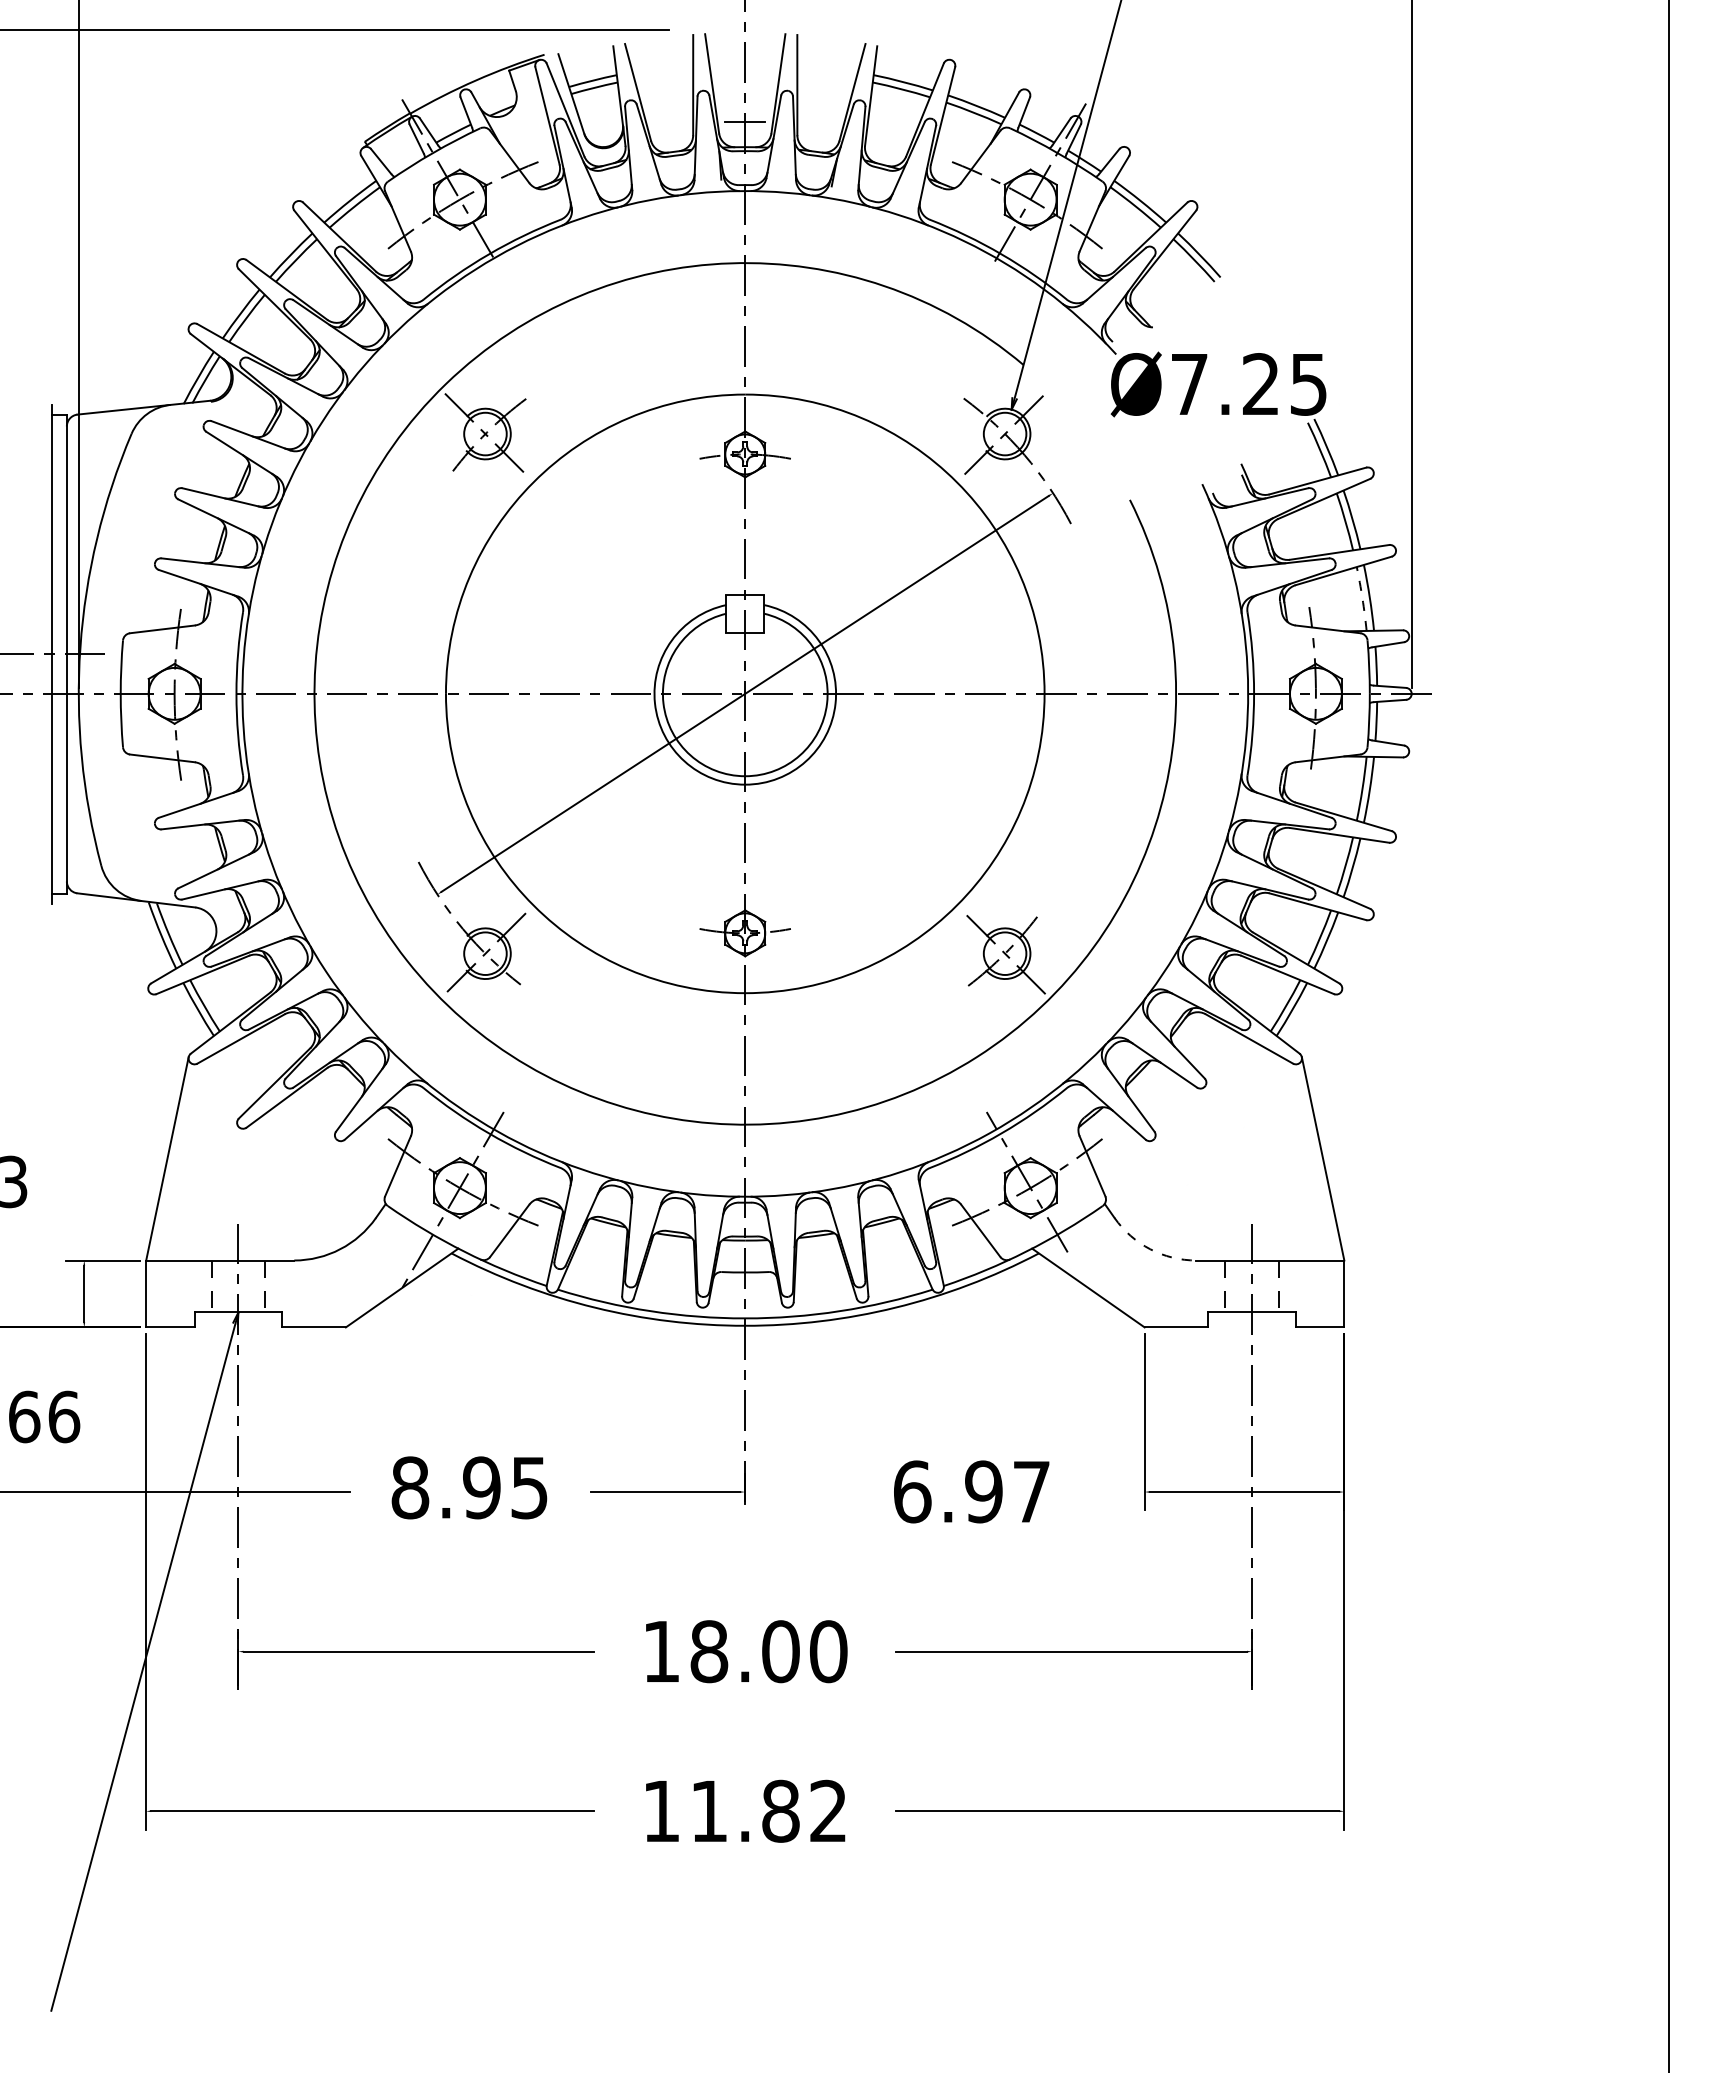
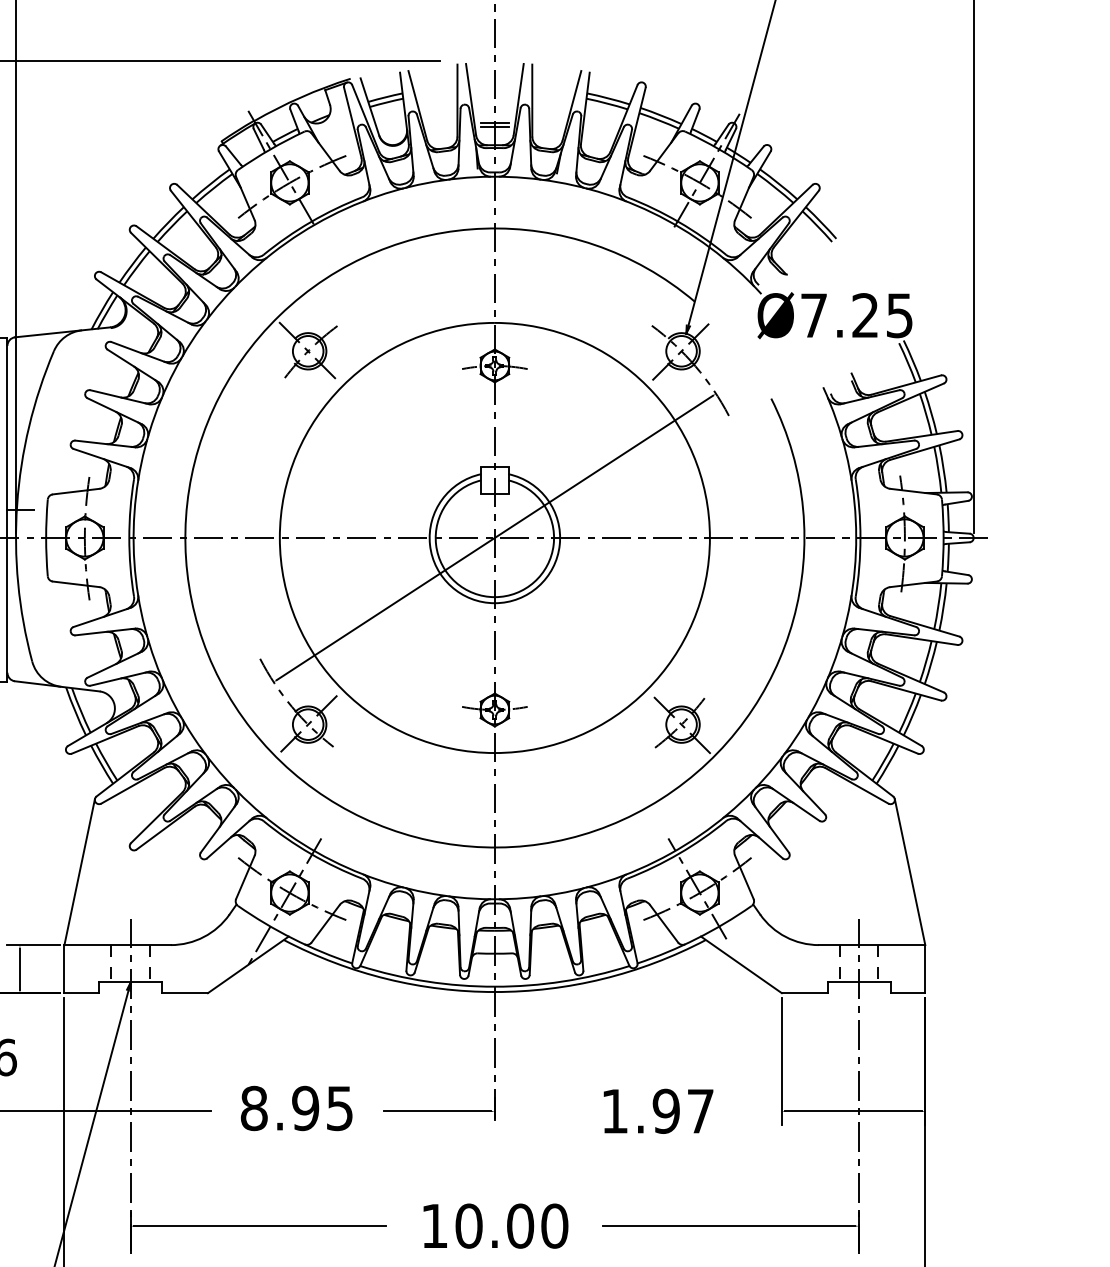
line: (745, 116) -> (495, 123), added
arc: (1362, 598) -> (938, 469), dashed -> solid
arc: (1150, 1249) -> (786, 937), dashed -> solid
text: (912, 1491) -> (615, 1111), 6.97 -> 1.97
text: (709, 1651) -> (469, 1226), 18.00 -> 10.00

